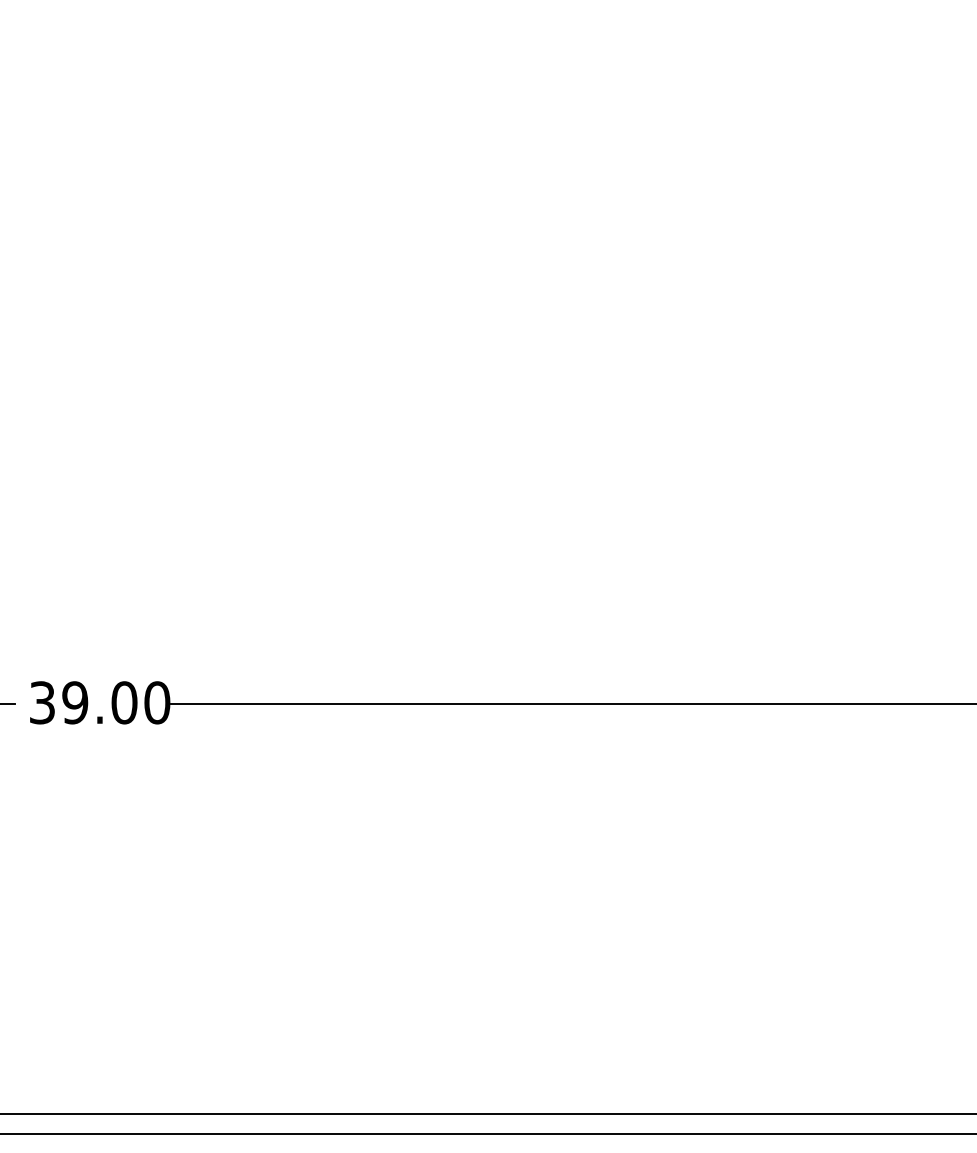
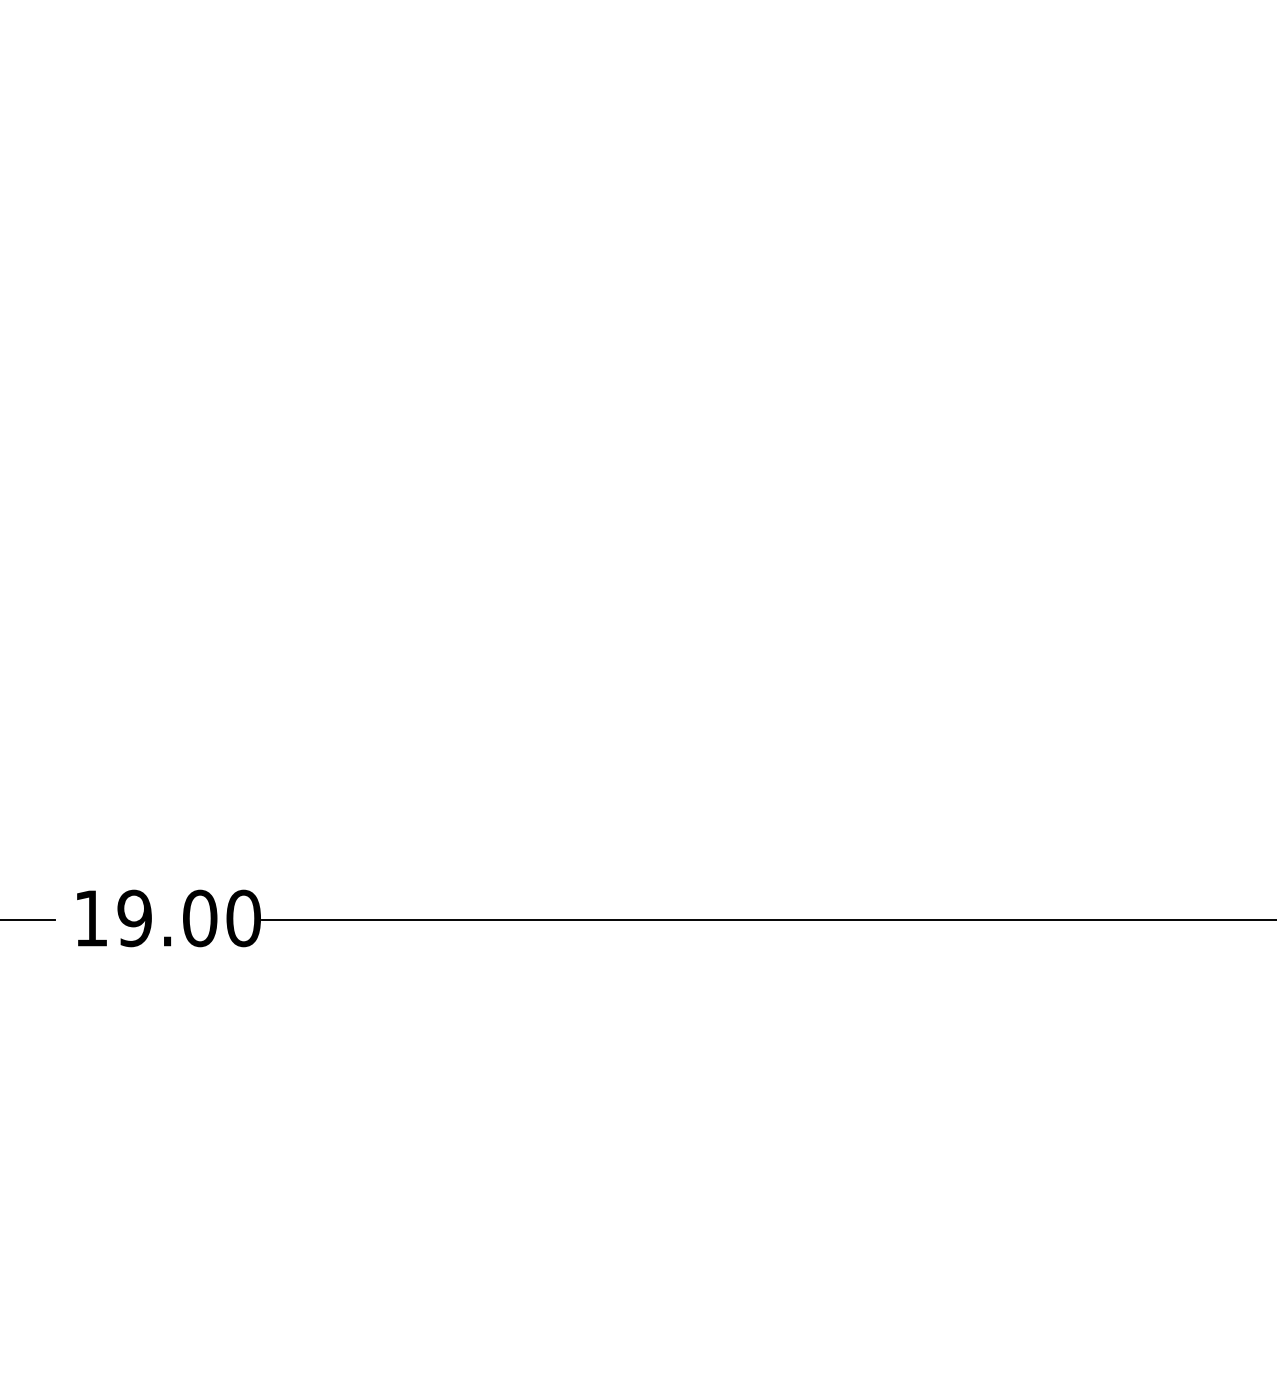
text: (42, 702) -> (91, 917), 39.00 -> 19.00

